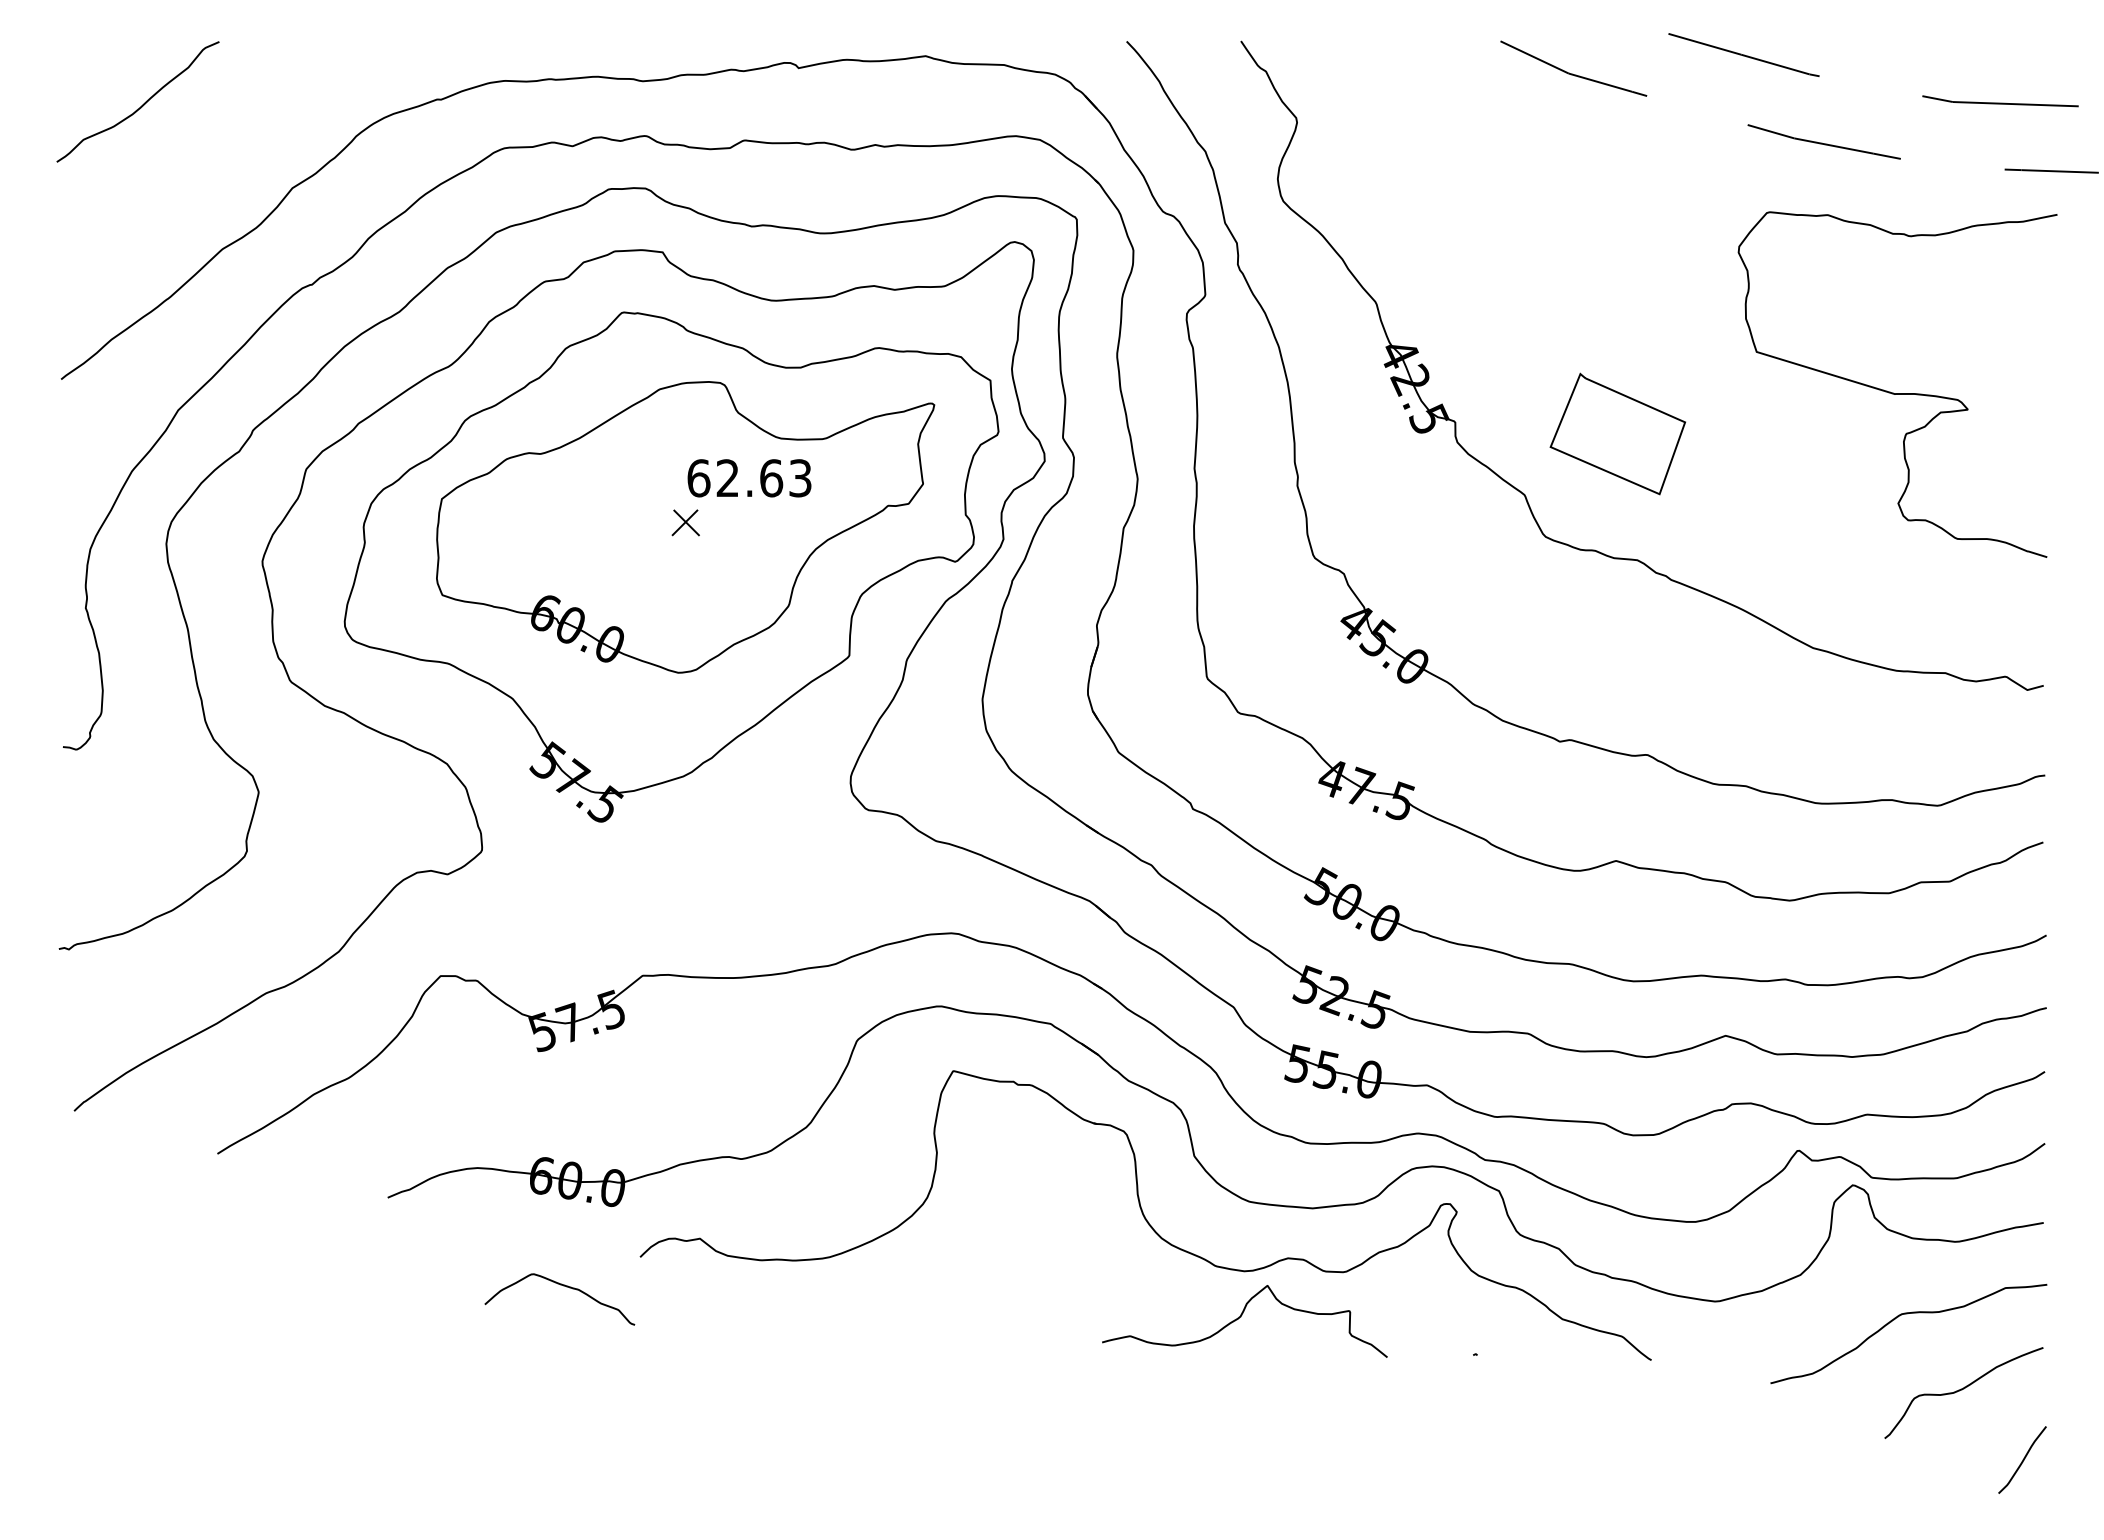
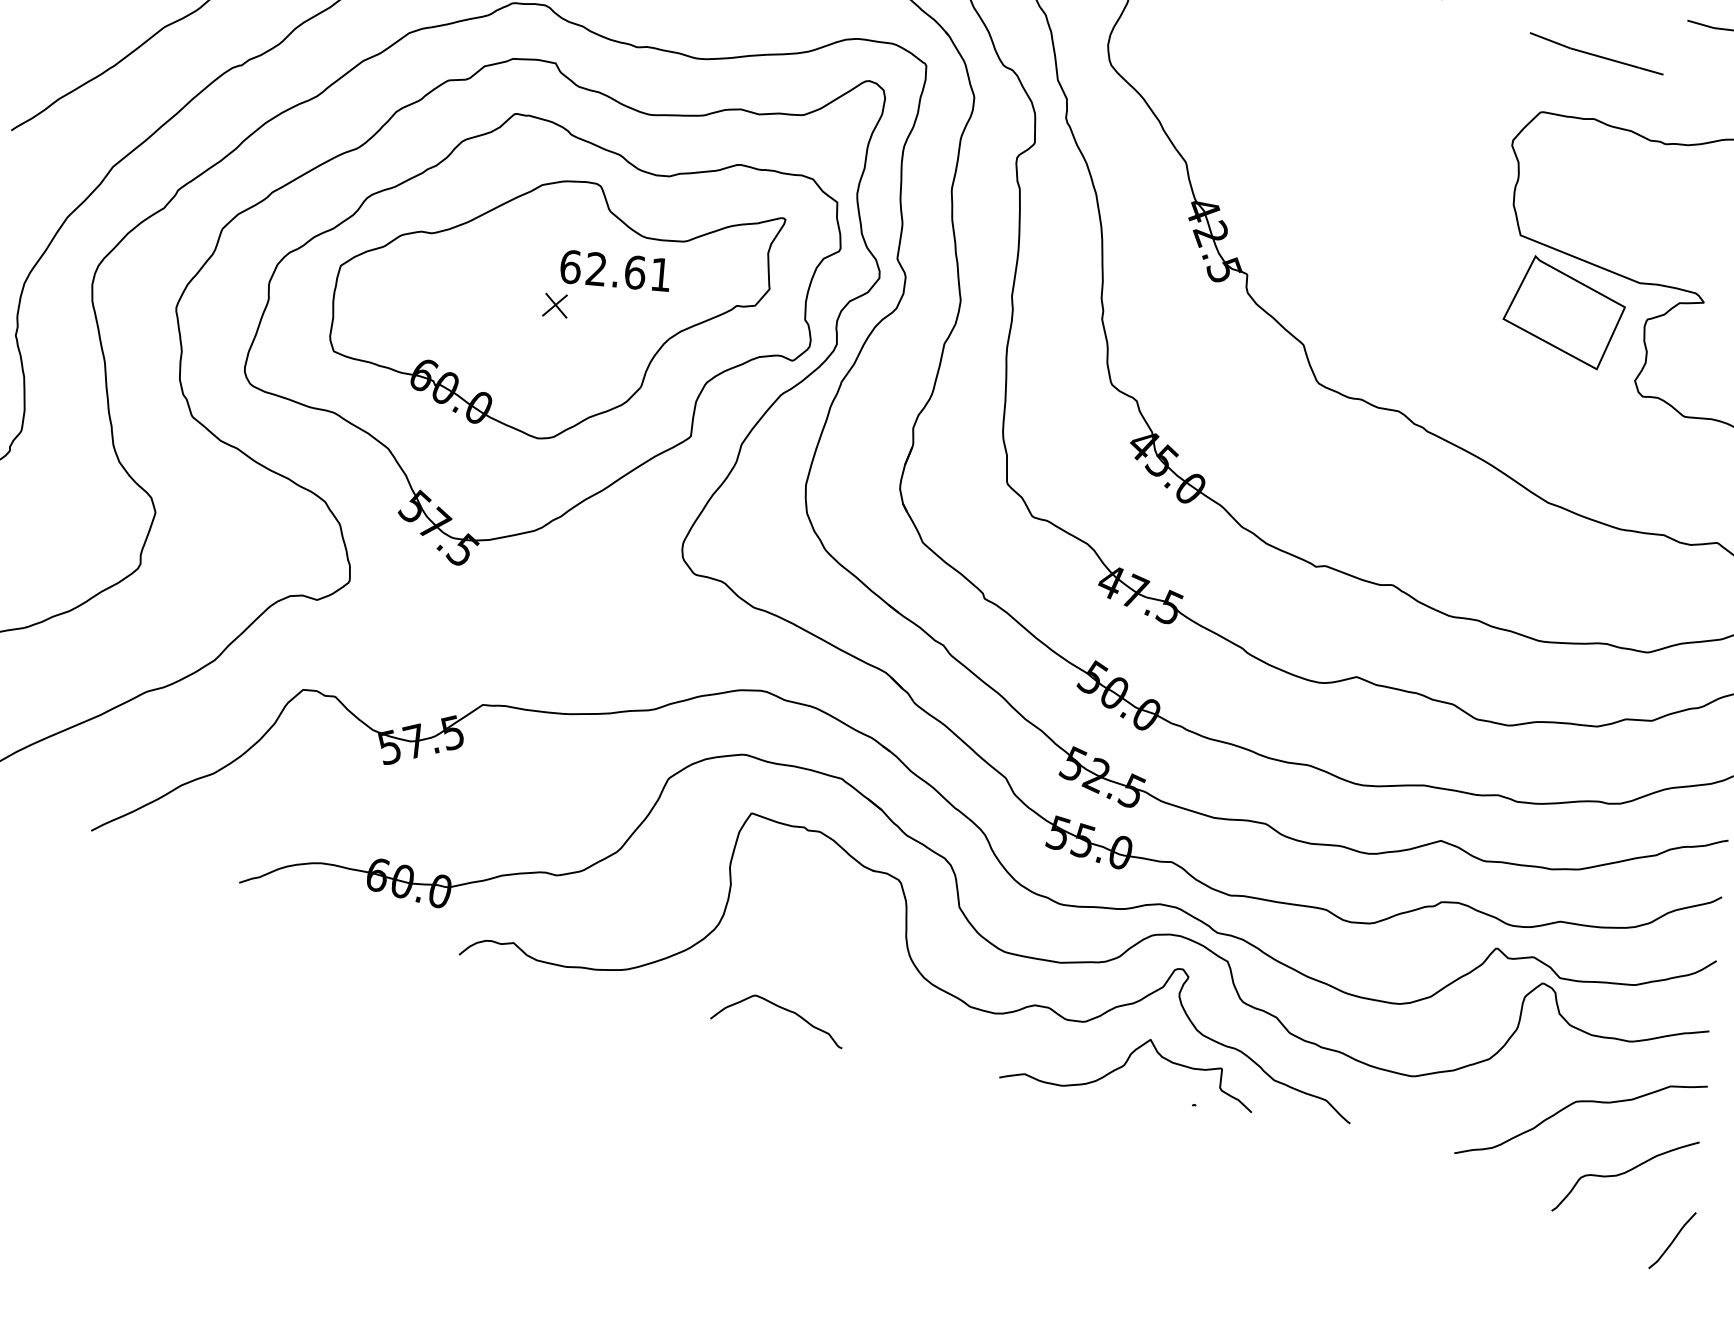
part: (1617, 433) -> (1564, 312), moved
text: (800, 478) -> (660, 274), 62.63 -> 62.61
curve: (563, 1286) -> (781, 1008), moved
curve: (1240, 1317) -> (1124, 1065), moved

